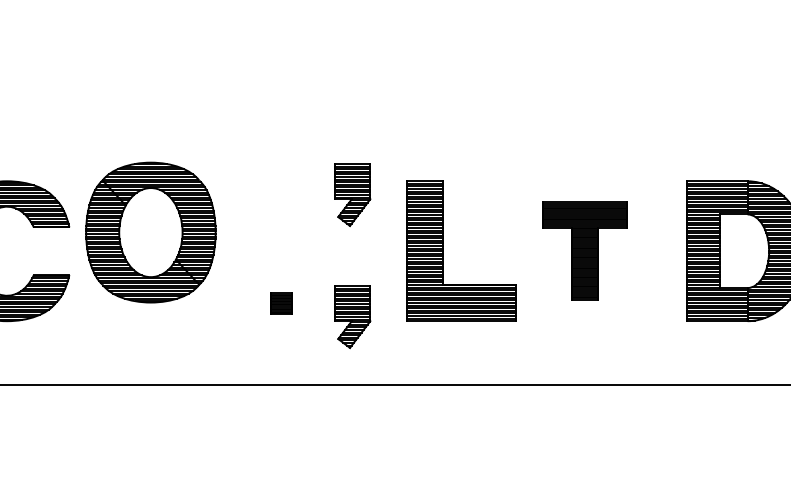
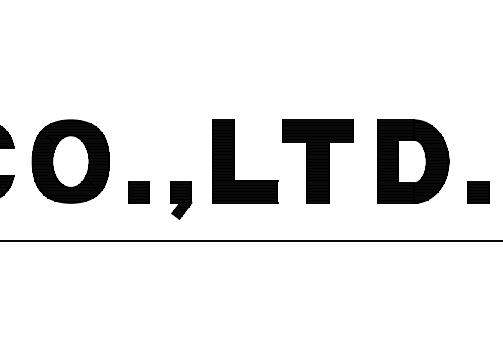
part: (353, 195) -> (181, 128), removed
part: (150, 232) -> (70, 161), moved
part: (584, 251) -> (317, 161), size x1.43
part: (280, 303) -> (138, 192), size x1.67

